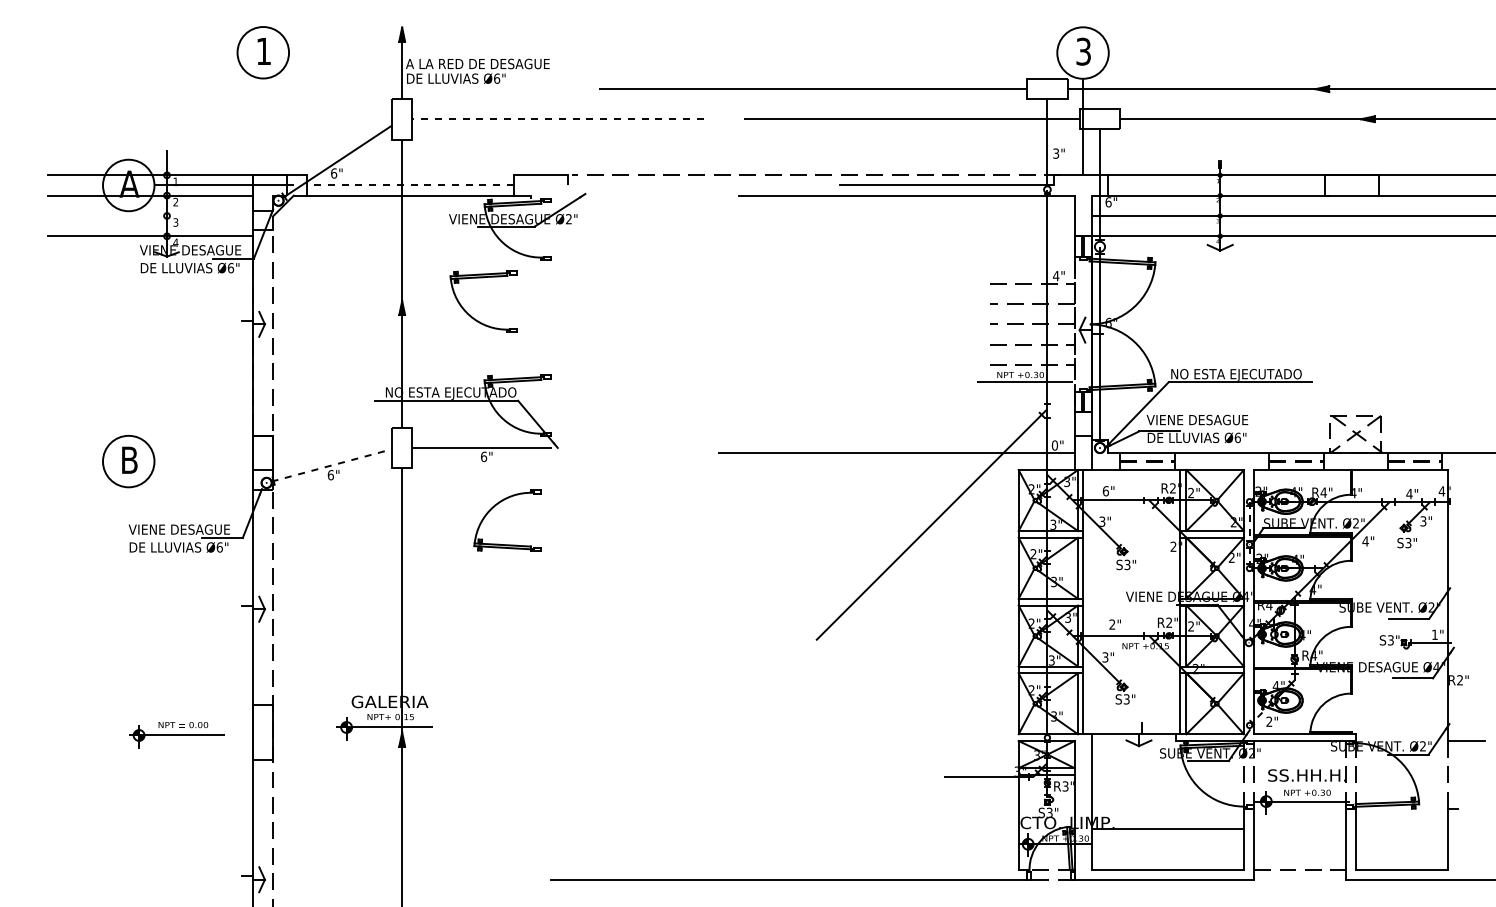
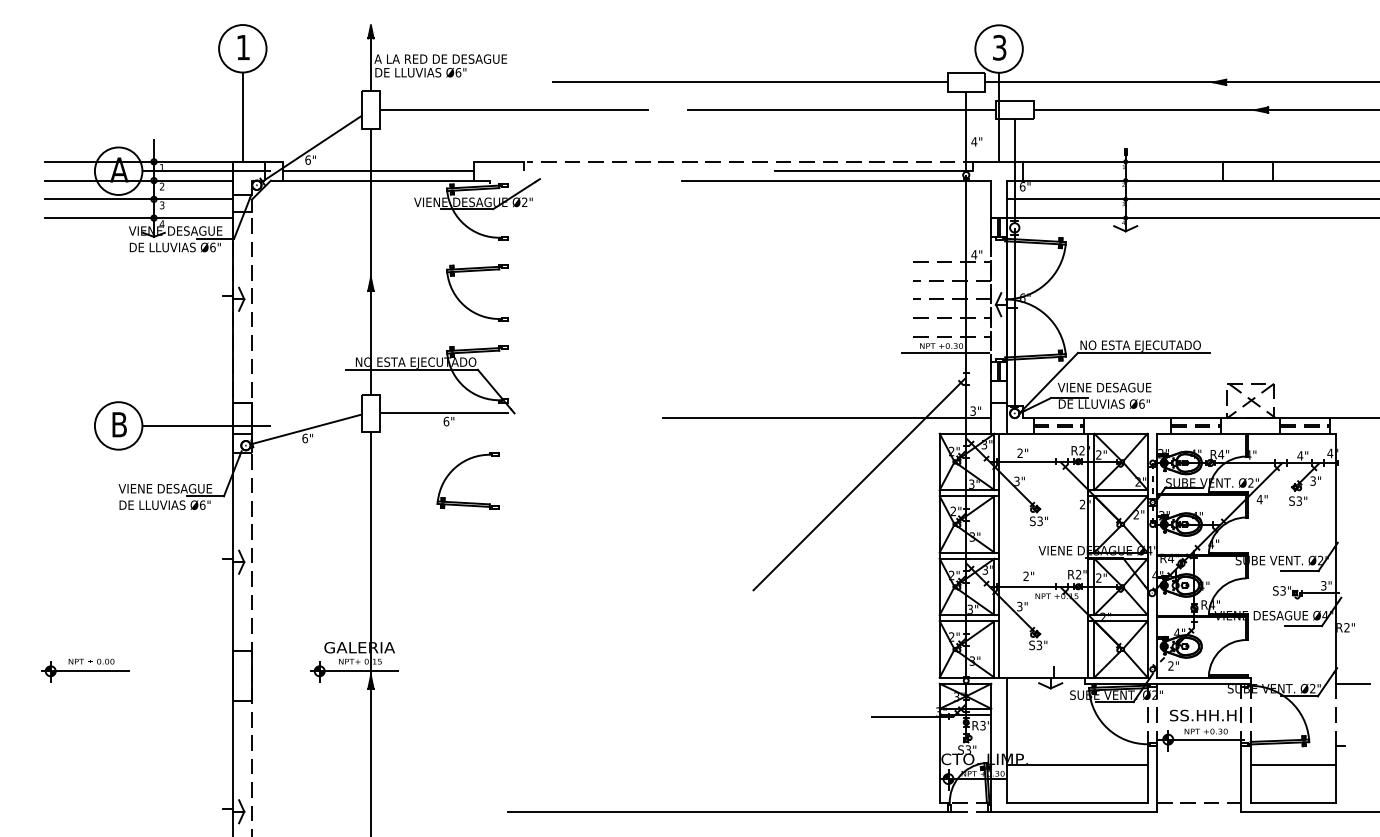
line: (558, 119) -> (515, 110), dashed -> solid
line: (263, 126) -> (243, 116), added
text: (1055, 153) -> (973, 141), 3" -> 4"
line: (410, 185) -> (378, 171), dashed -> solid
line: (150, 215) -> (138, 198), added
part: (470, 314) -> (465, 305), moved
text: (1054, 445) -> (972, 411), 0" -> 3"
line: (223, 461) -> (206, 425), added
line: (332, 465) -> (306, 429), dashed -> solid
text: (1105, 491) -> (1019, 453), 6" -> 2"
text: (1434, 634) -> (1323, 585), 1" -> 3"
part: (176, 735) -> (85, 671), moved
line: (1401, 829) -> (1292, 765), added

